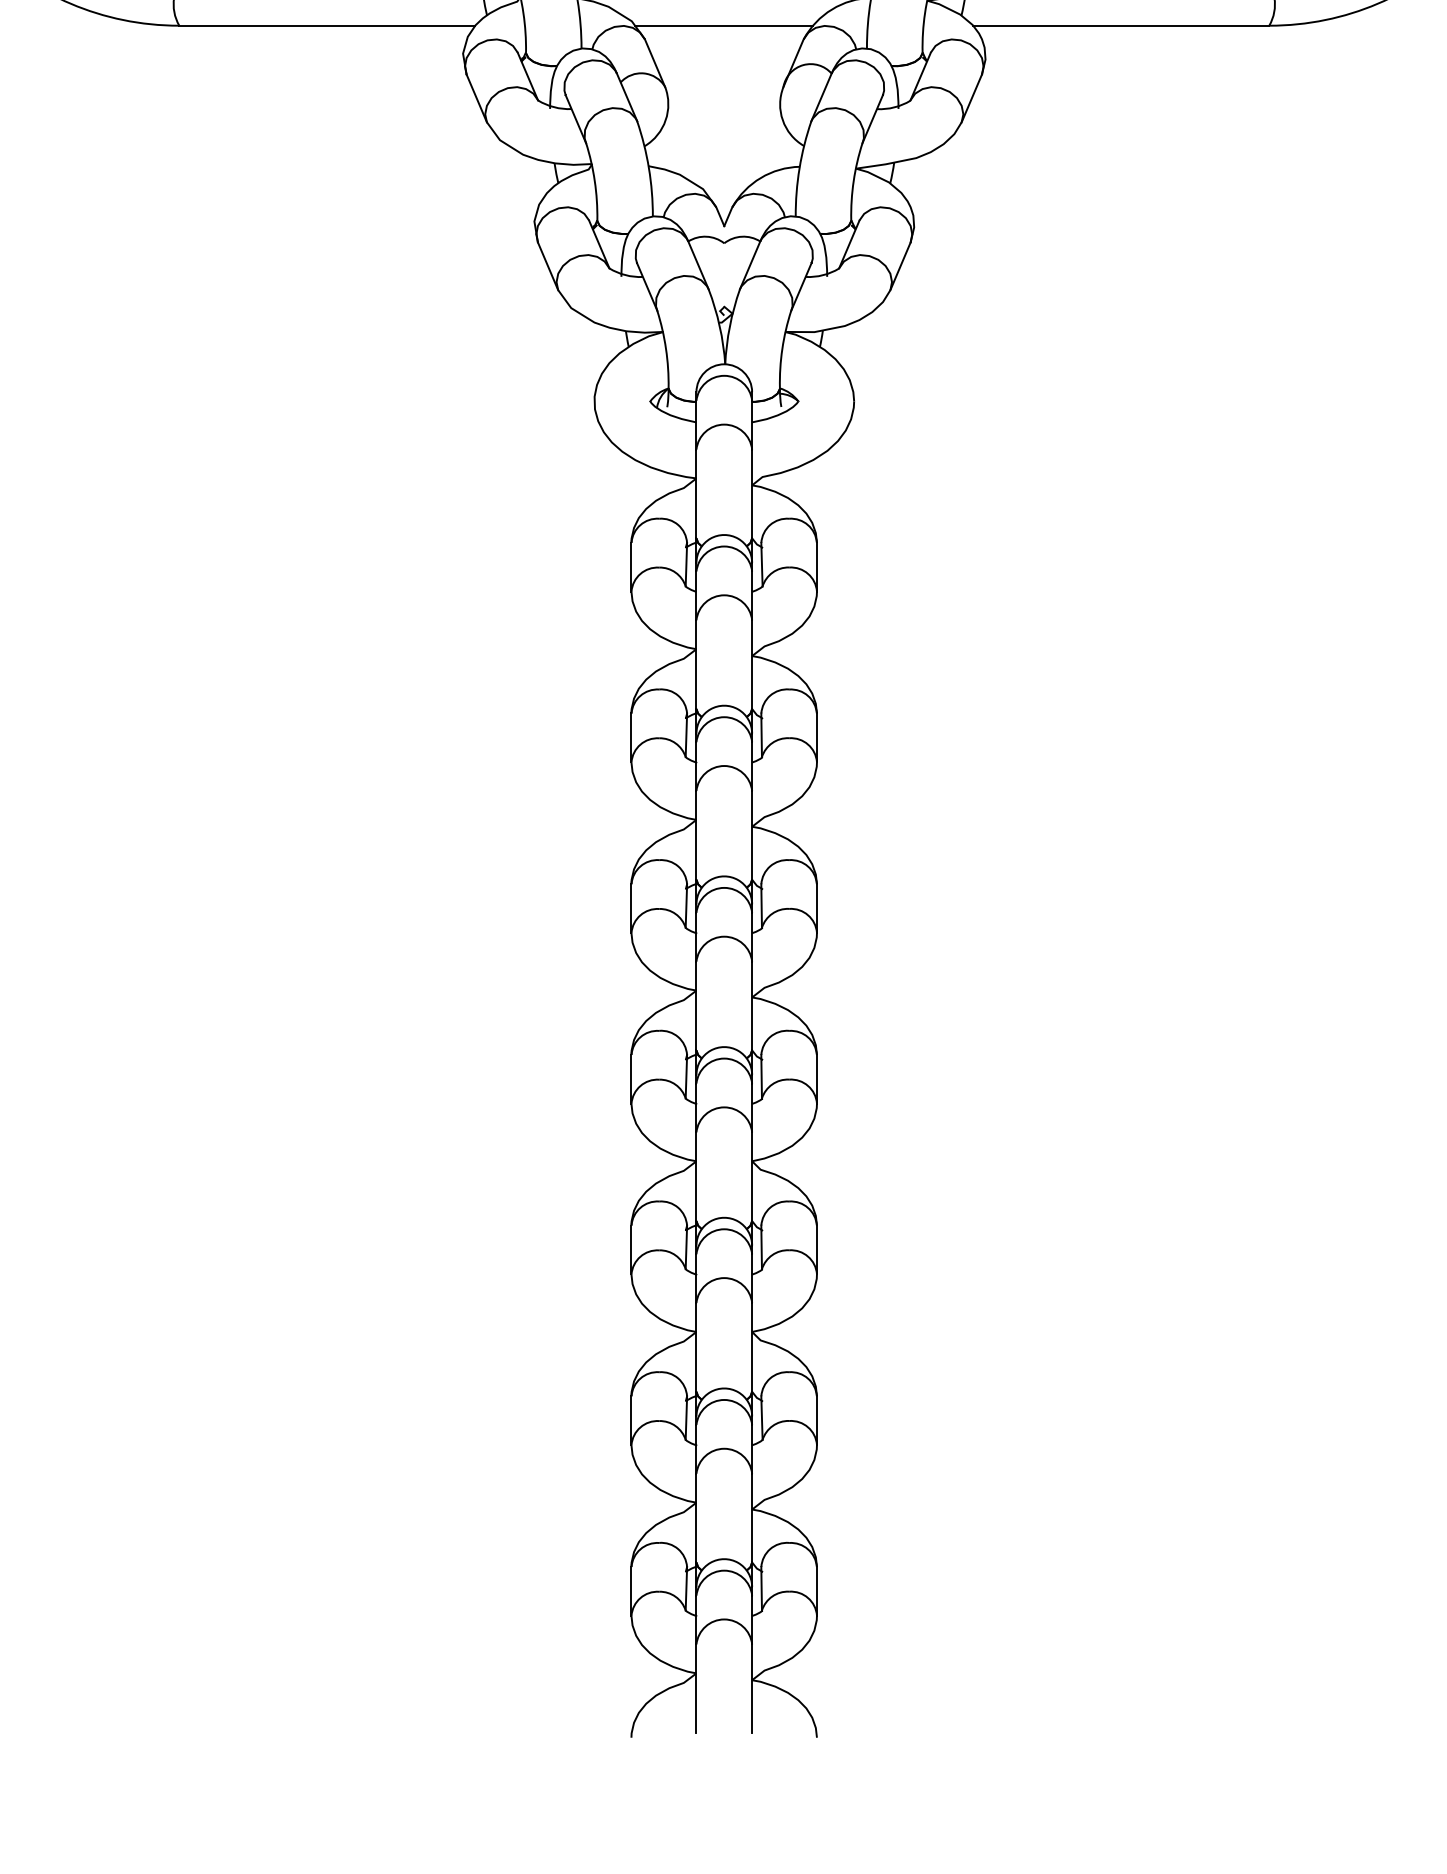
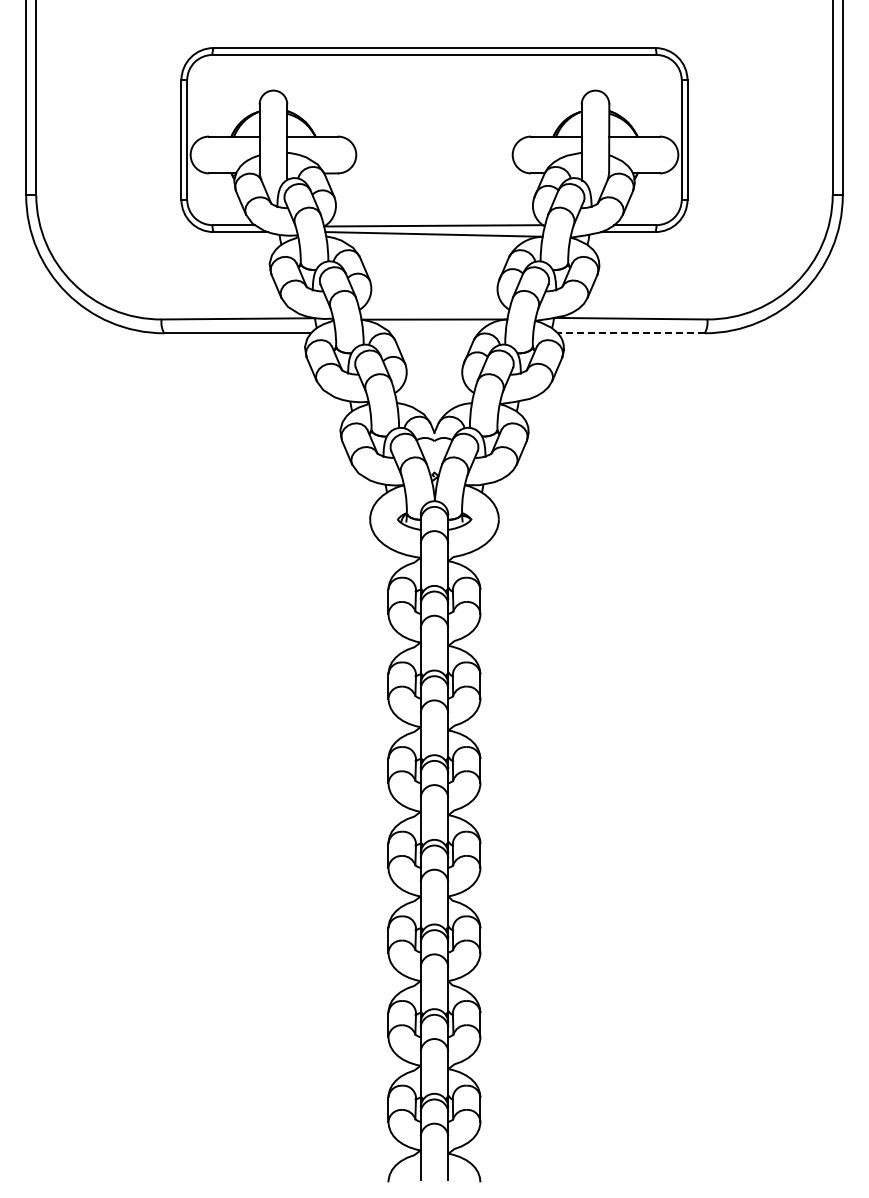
line: (724, 26) -> (434, 333), removed
line: (1119, 26) -> (630, 333), solid -> dashed

